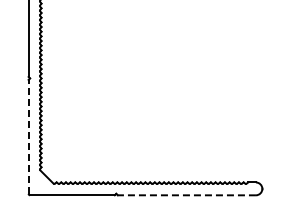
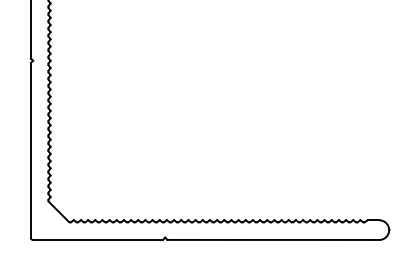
line: (28, 136) -> (30, 149), dashed -> solid
line: (186, 195) -> (272, 240), dashed -> solid

